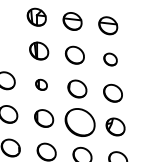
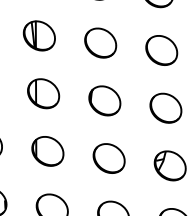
part: (110, 59) -> (161, 50), size x1.43
part: (41, 84) -> (43, 93), size x1.67
part: (79, 122) -> (108, 158), size x0.62

